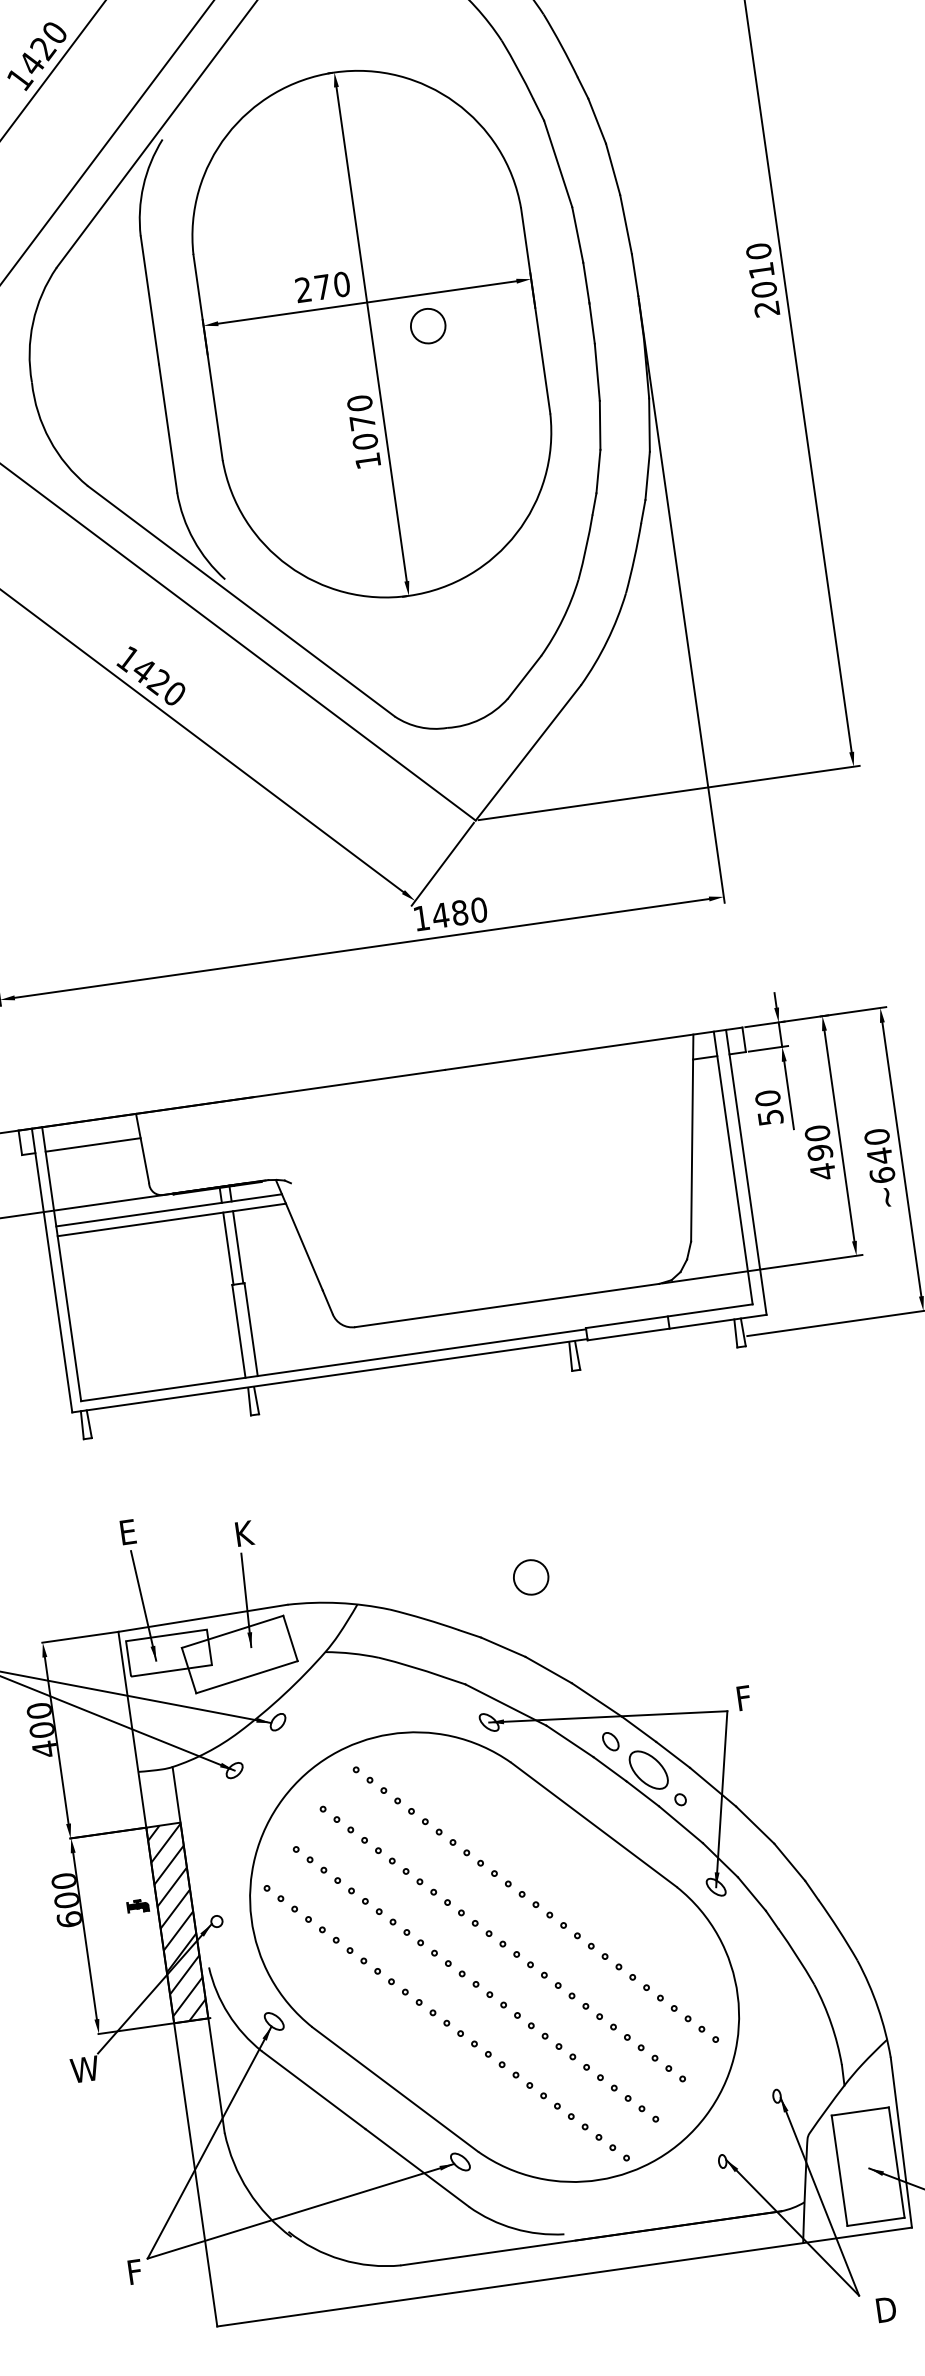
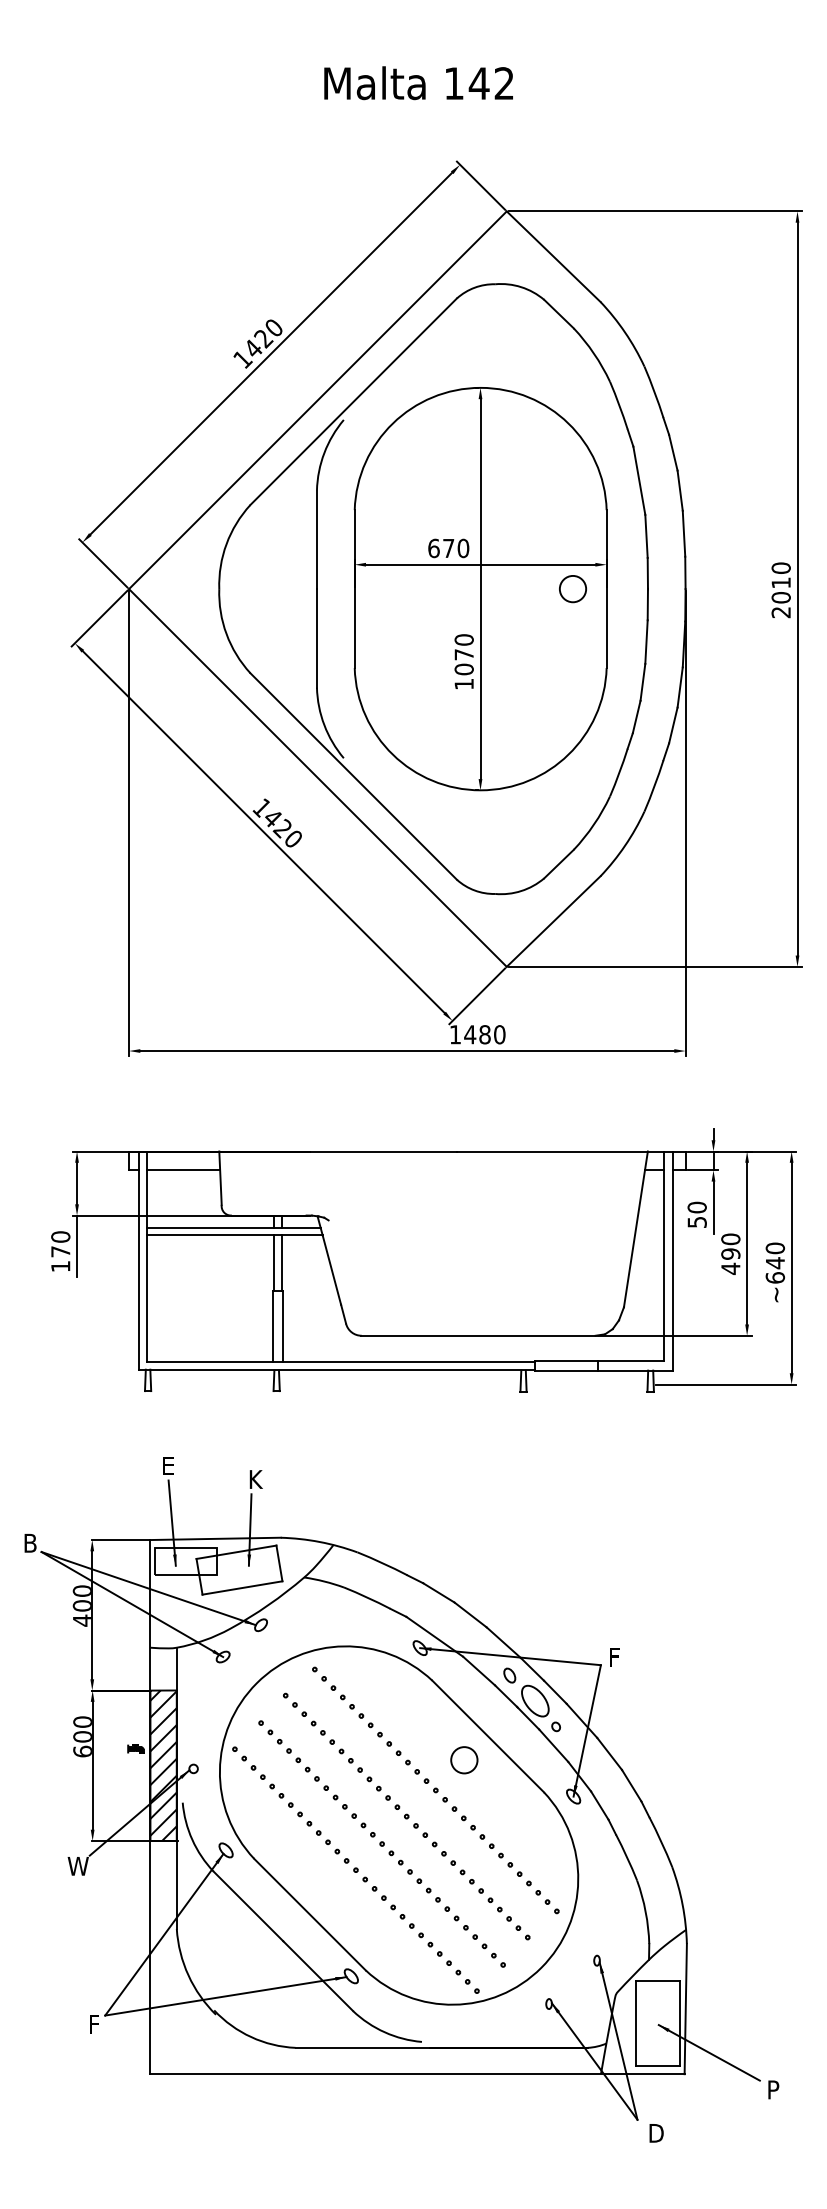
text: (303, 290) -> (433, 548), 270 -> 670
circle: (427, 326) -> (572, 589), moved
circle: (531, 1577) -> (464, 1760), moved

